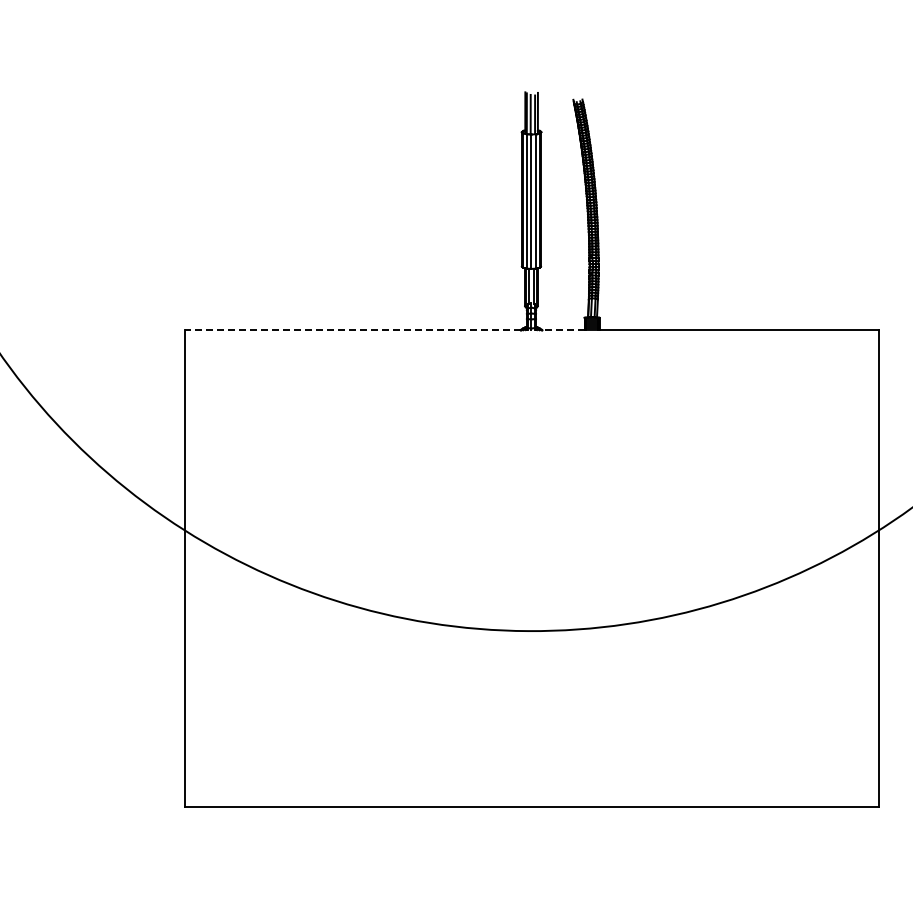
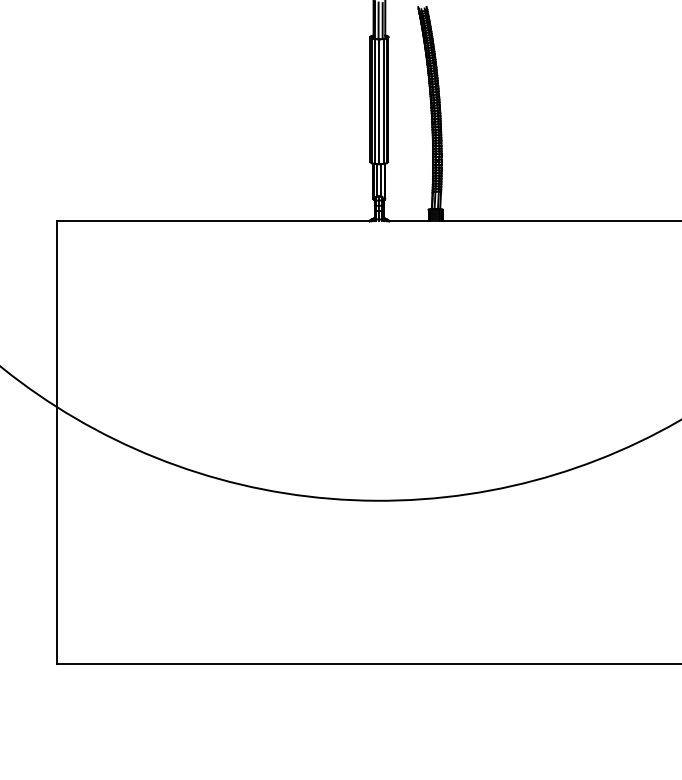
line: (352, 330) -> (213, 221), dashed -> solid
line: (562, 330) -> (408, 221), dashed -> solid

